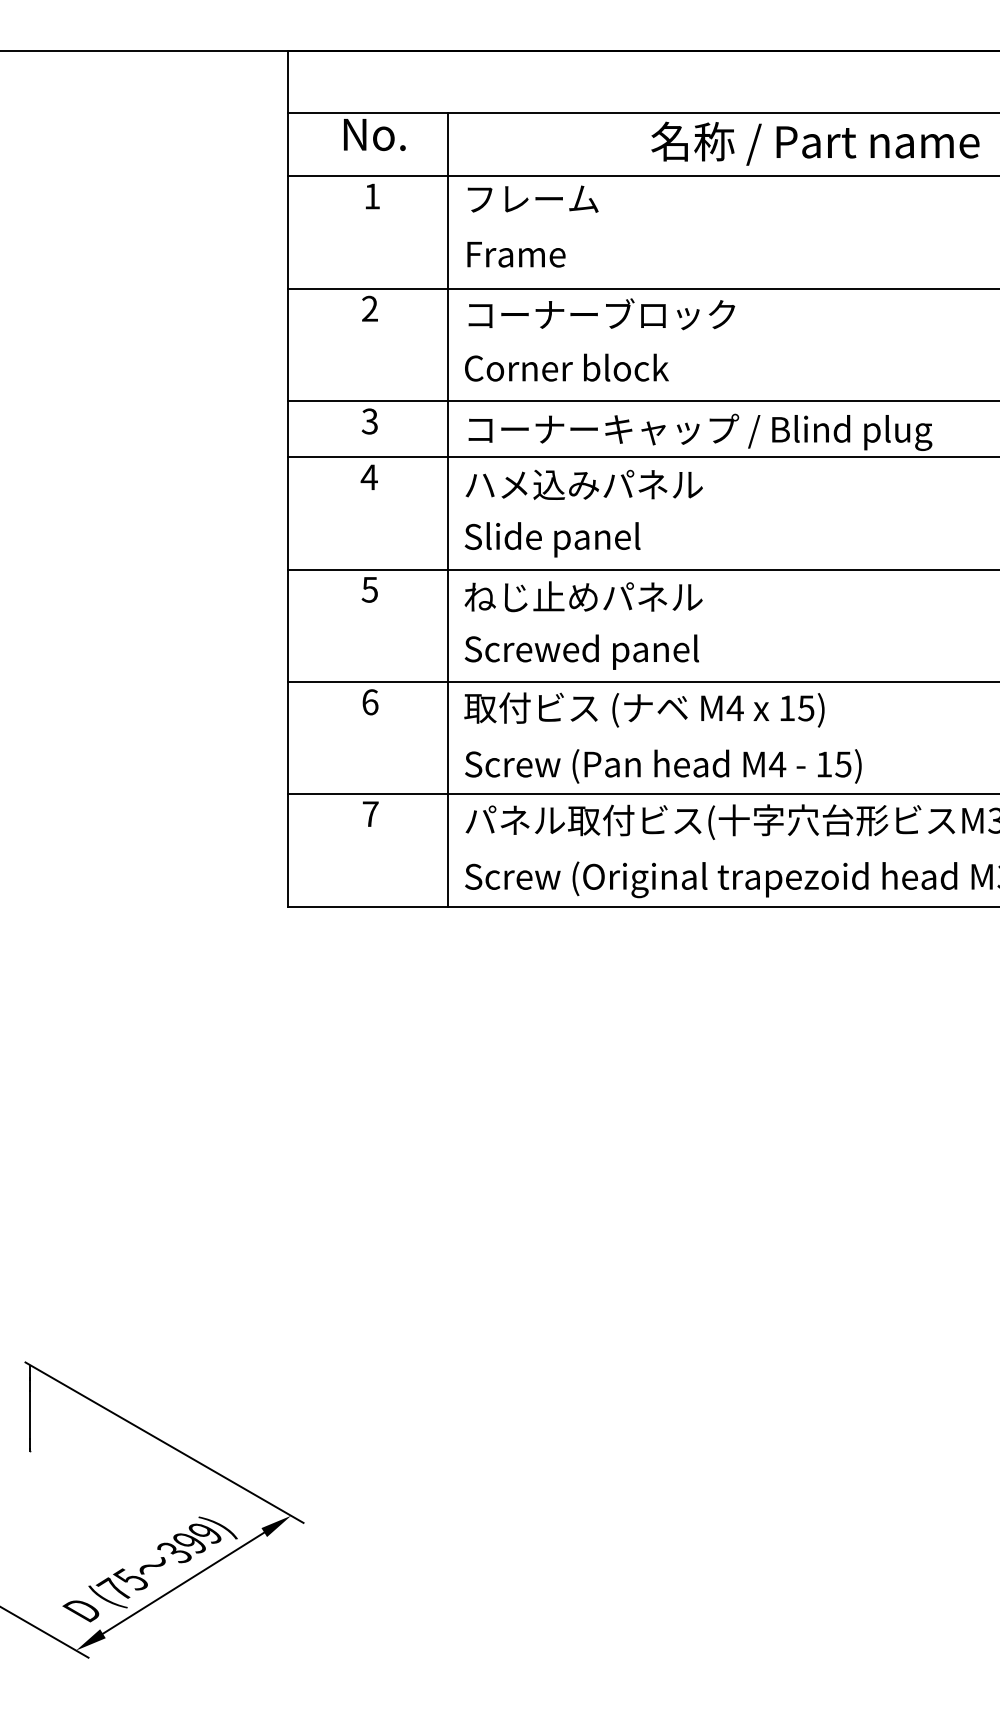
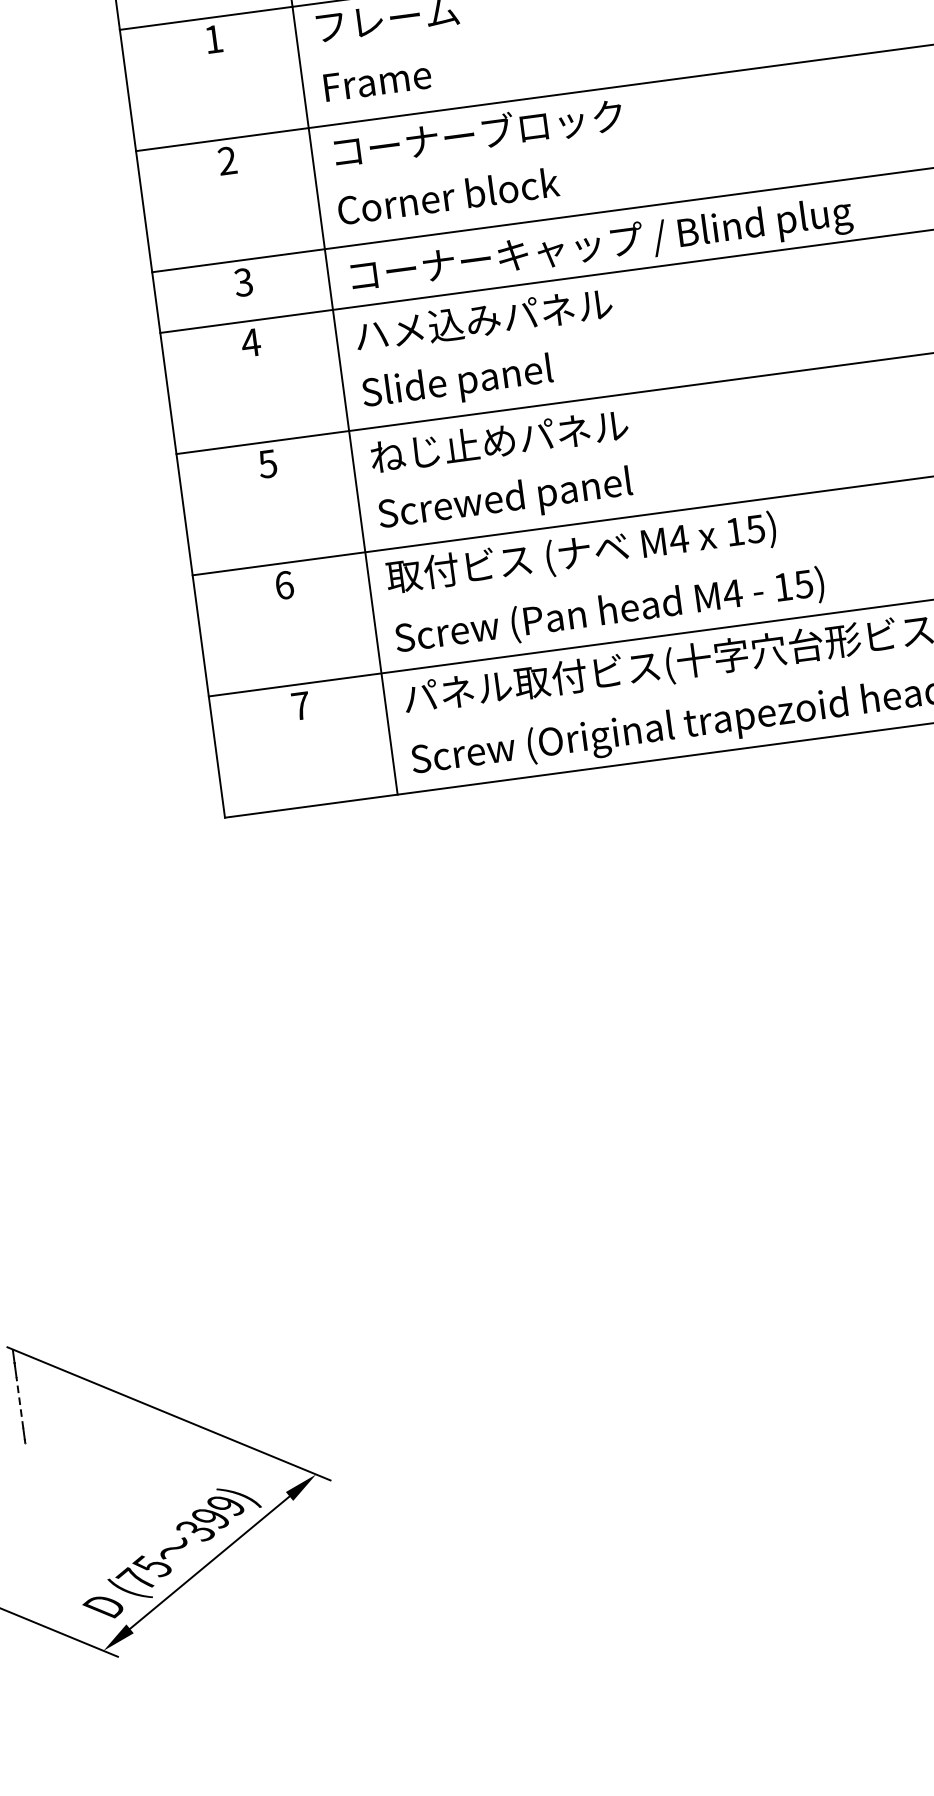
line: (30, 1414) -> (20, 1402), solid -> dashed

